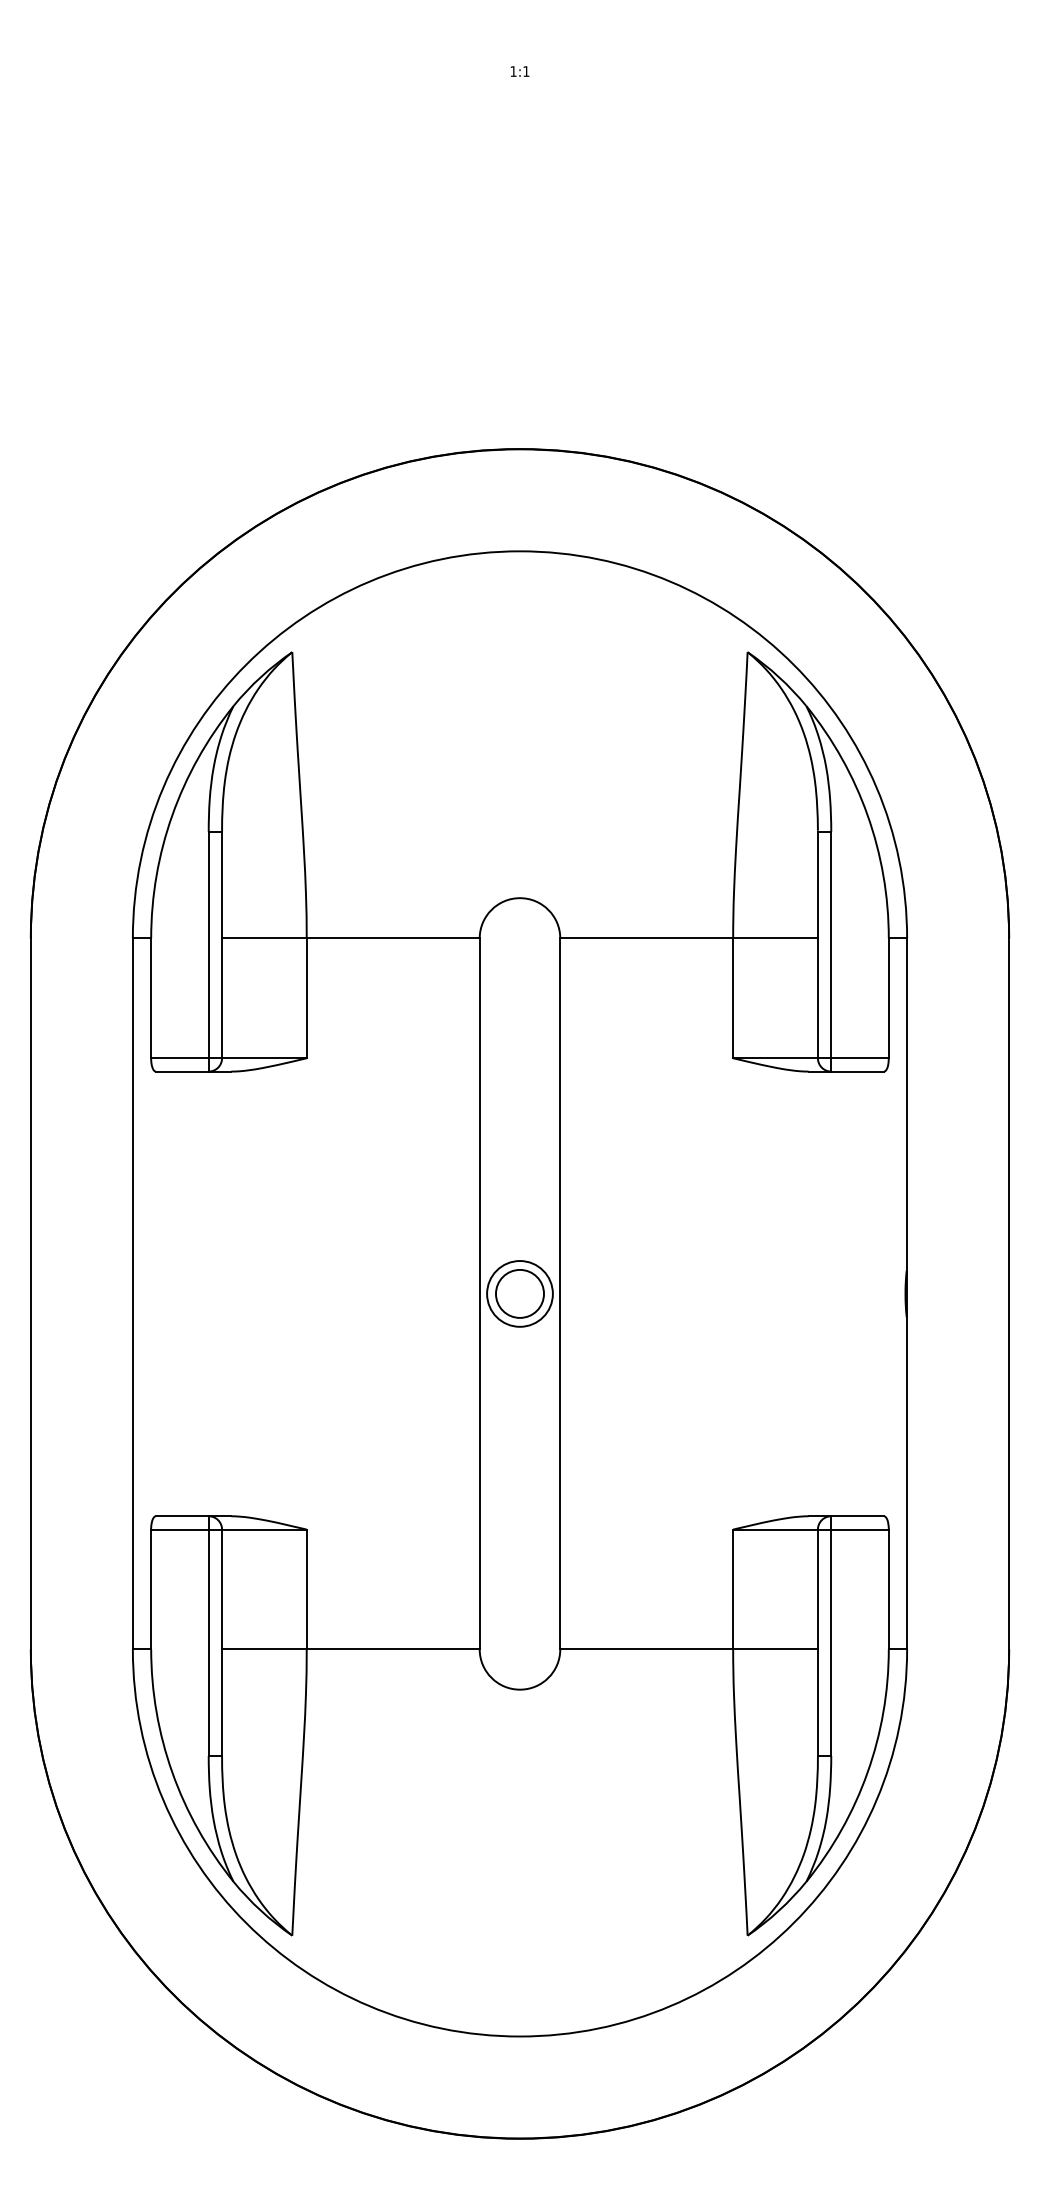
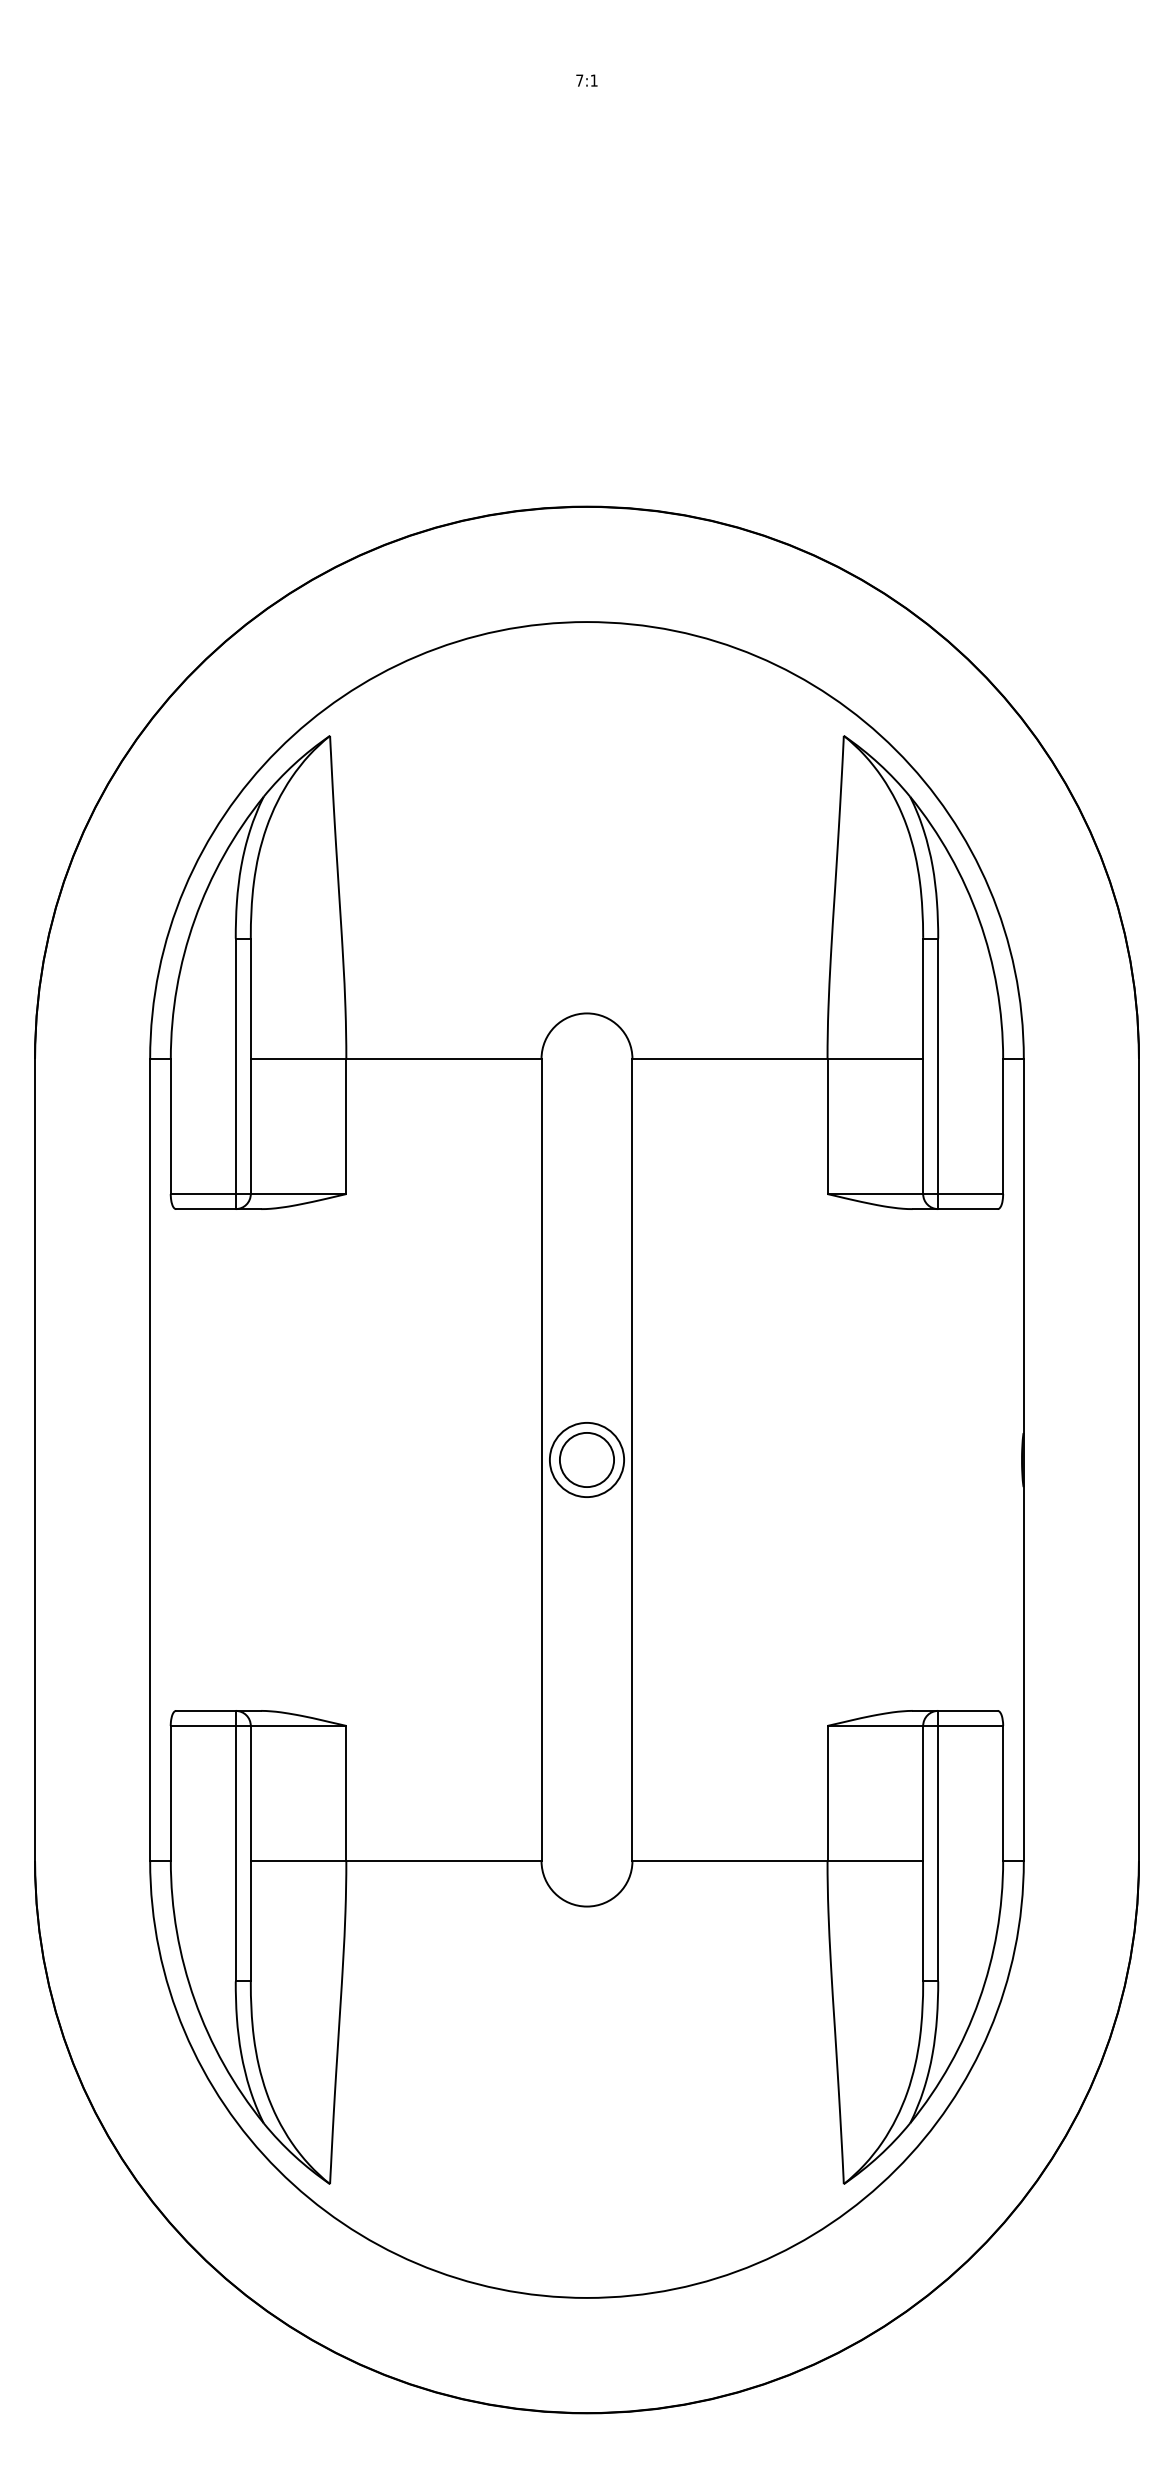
text: (513, 71) -> (579, 80), 1:1 -> 7:1

